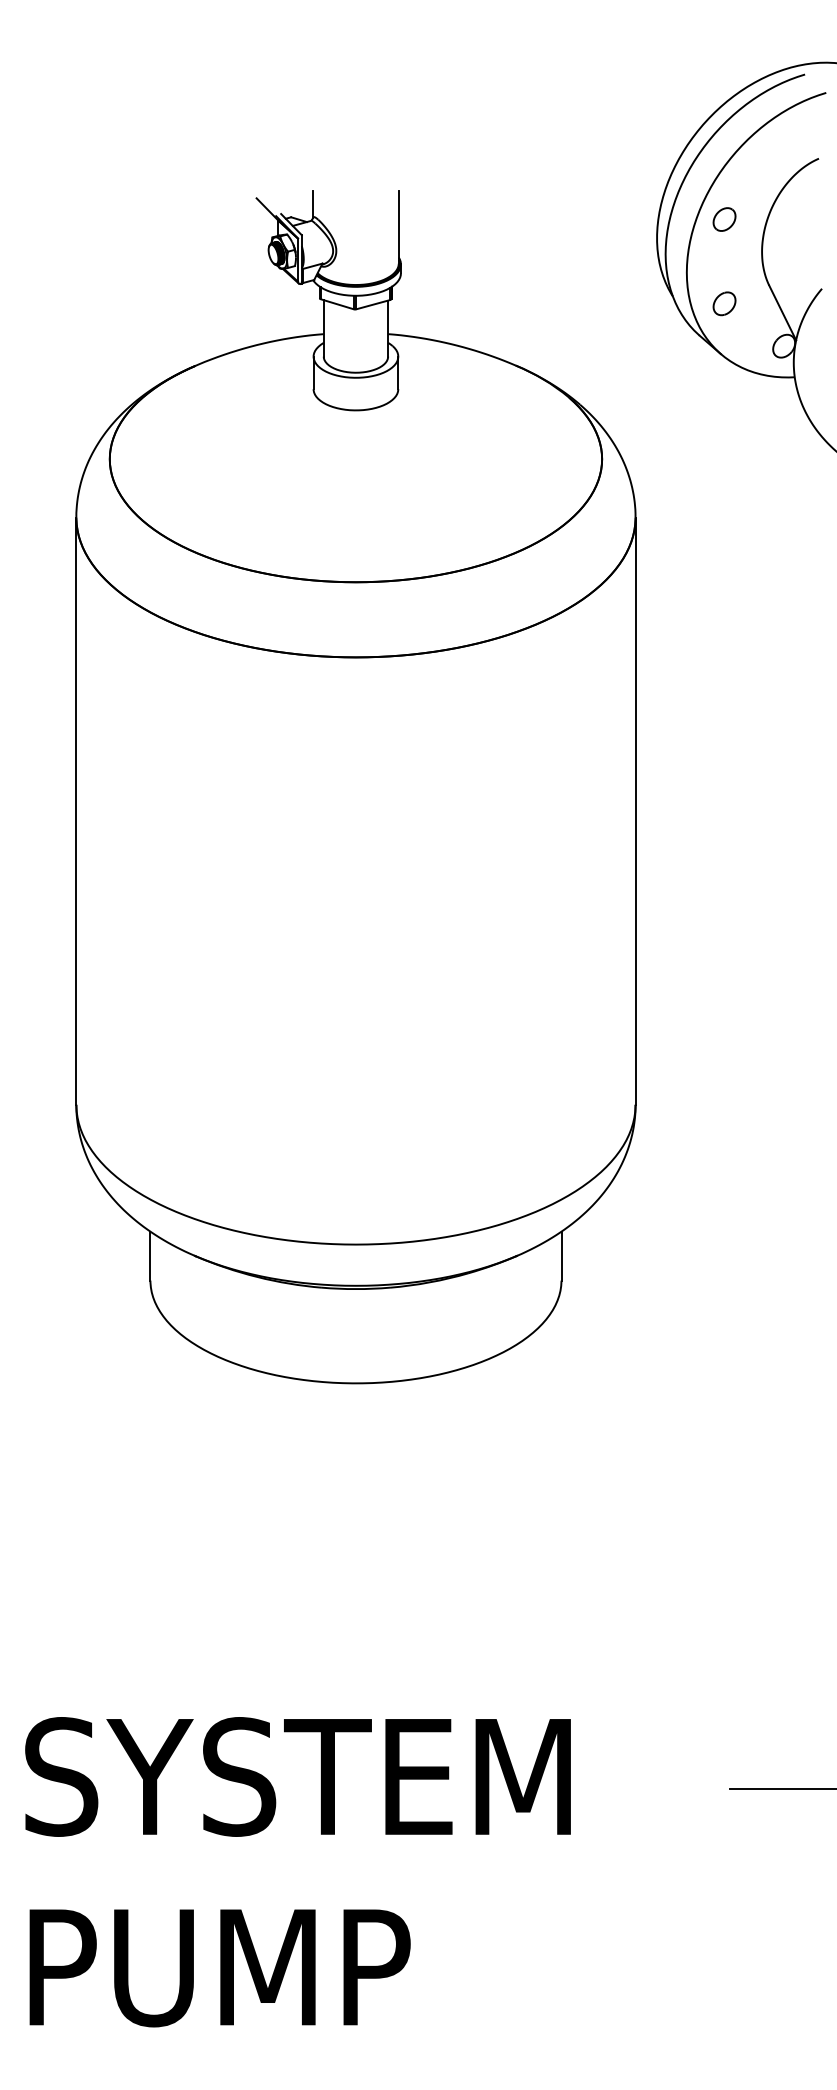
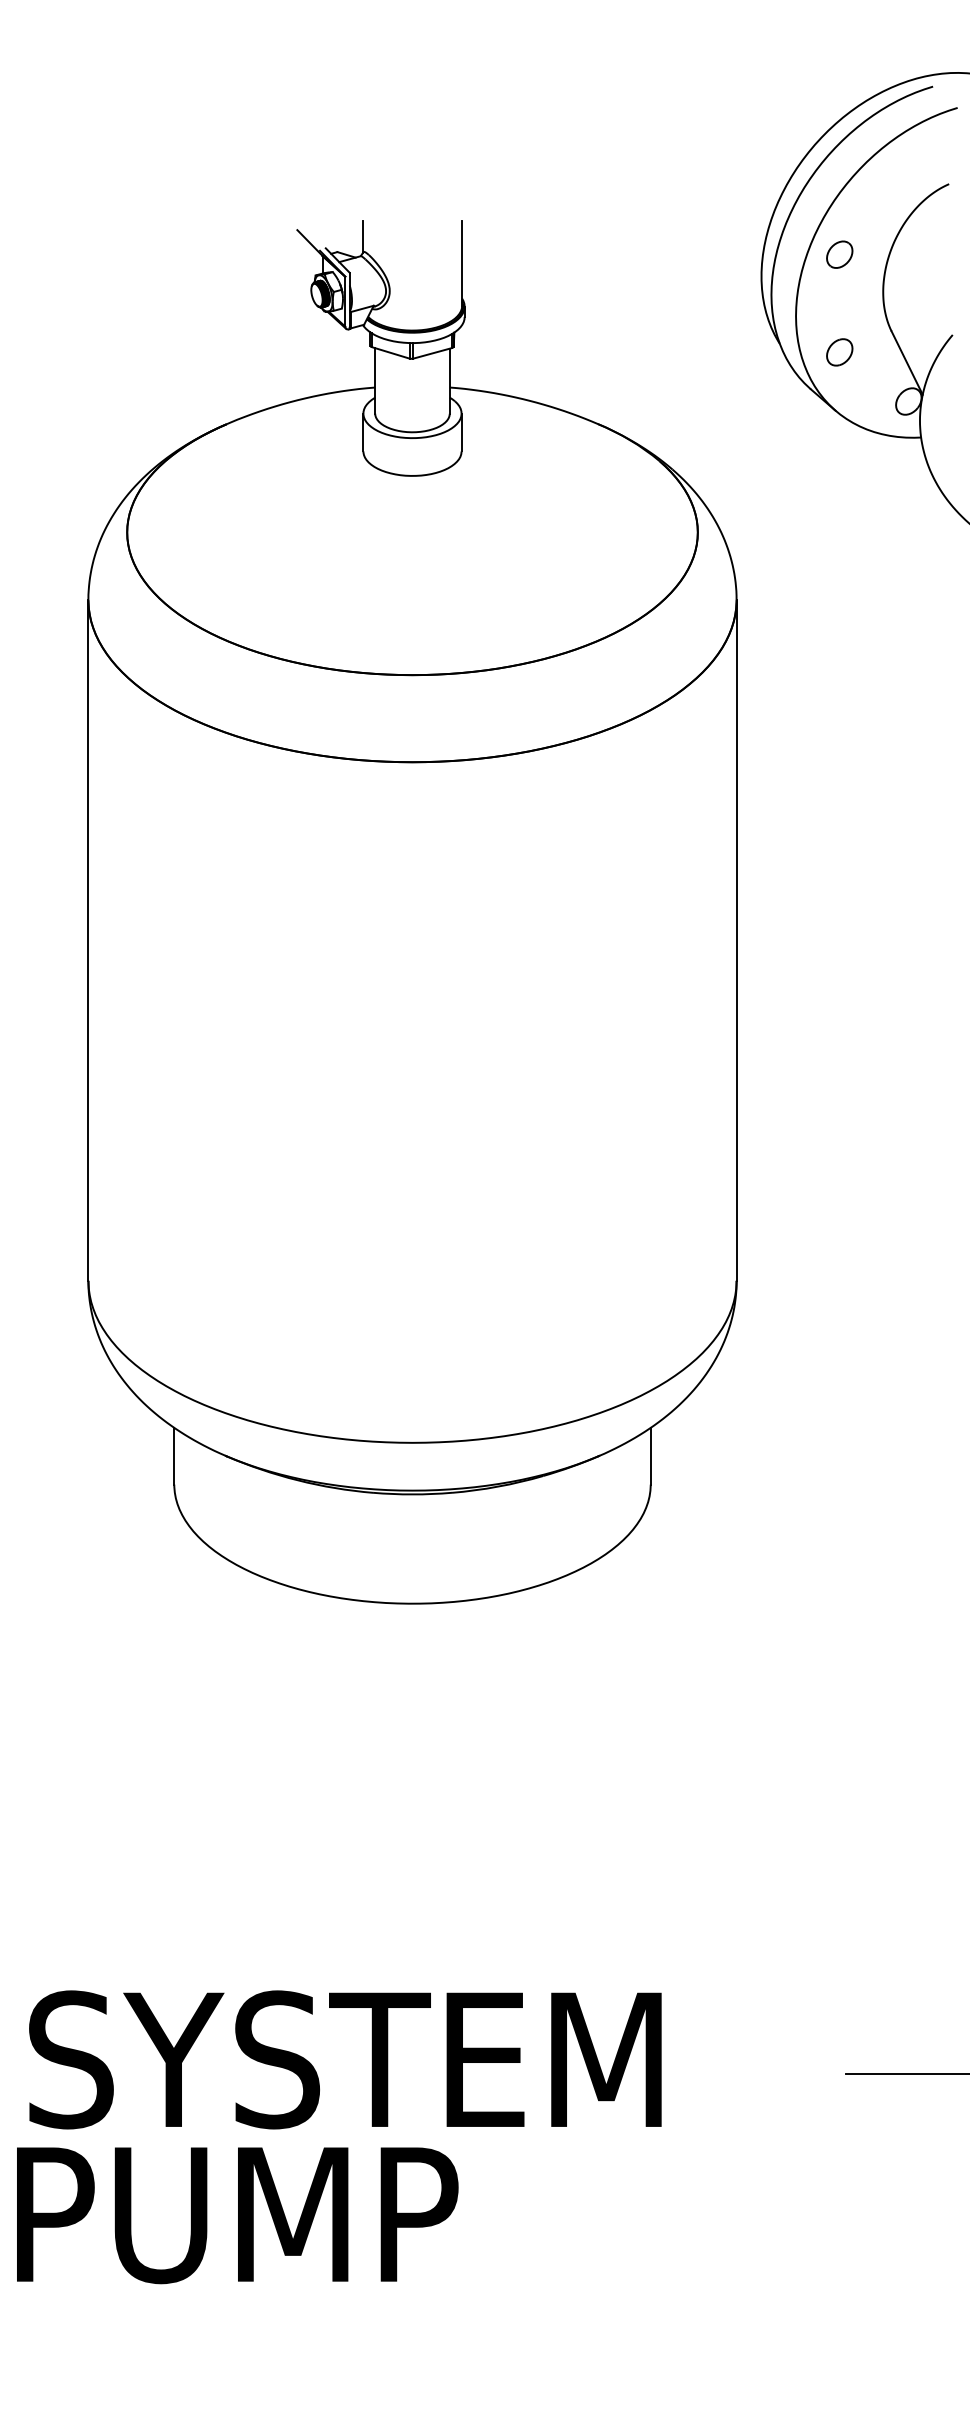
text: (219, 1968) -> (236, 2215), moved

